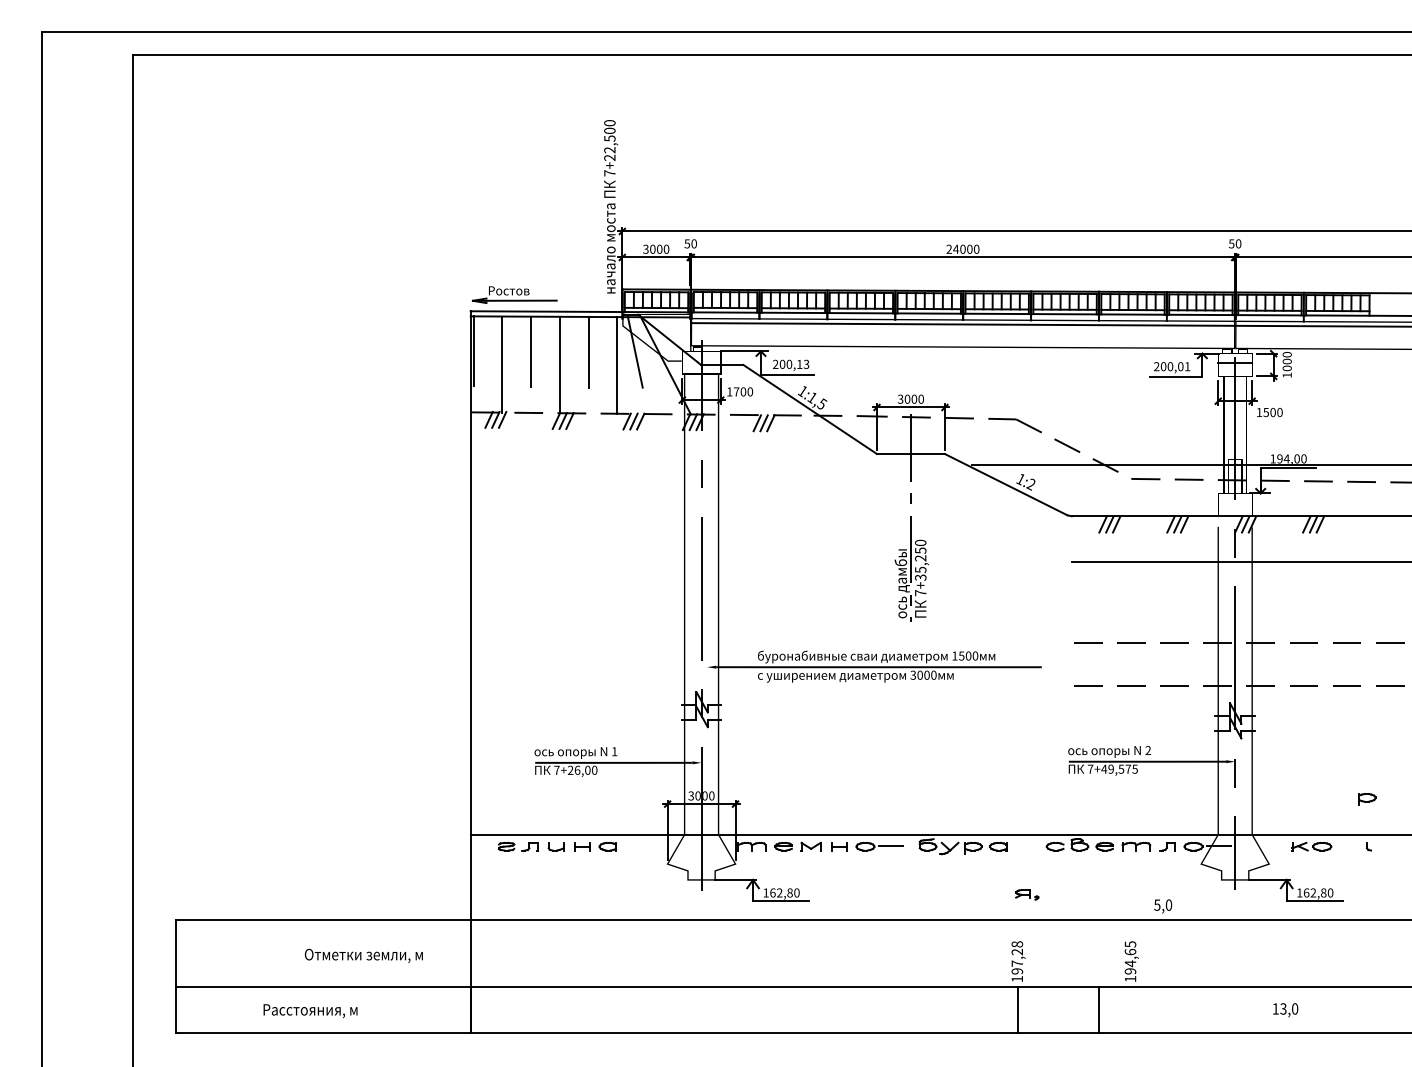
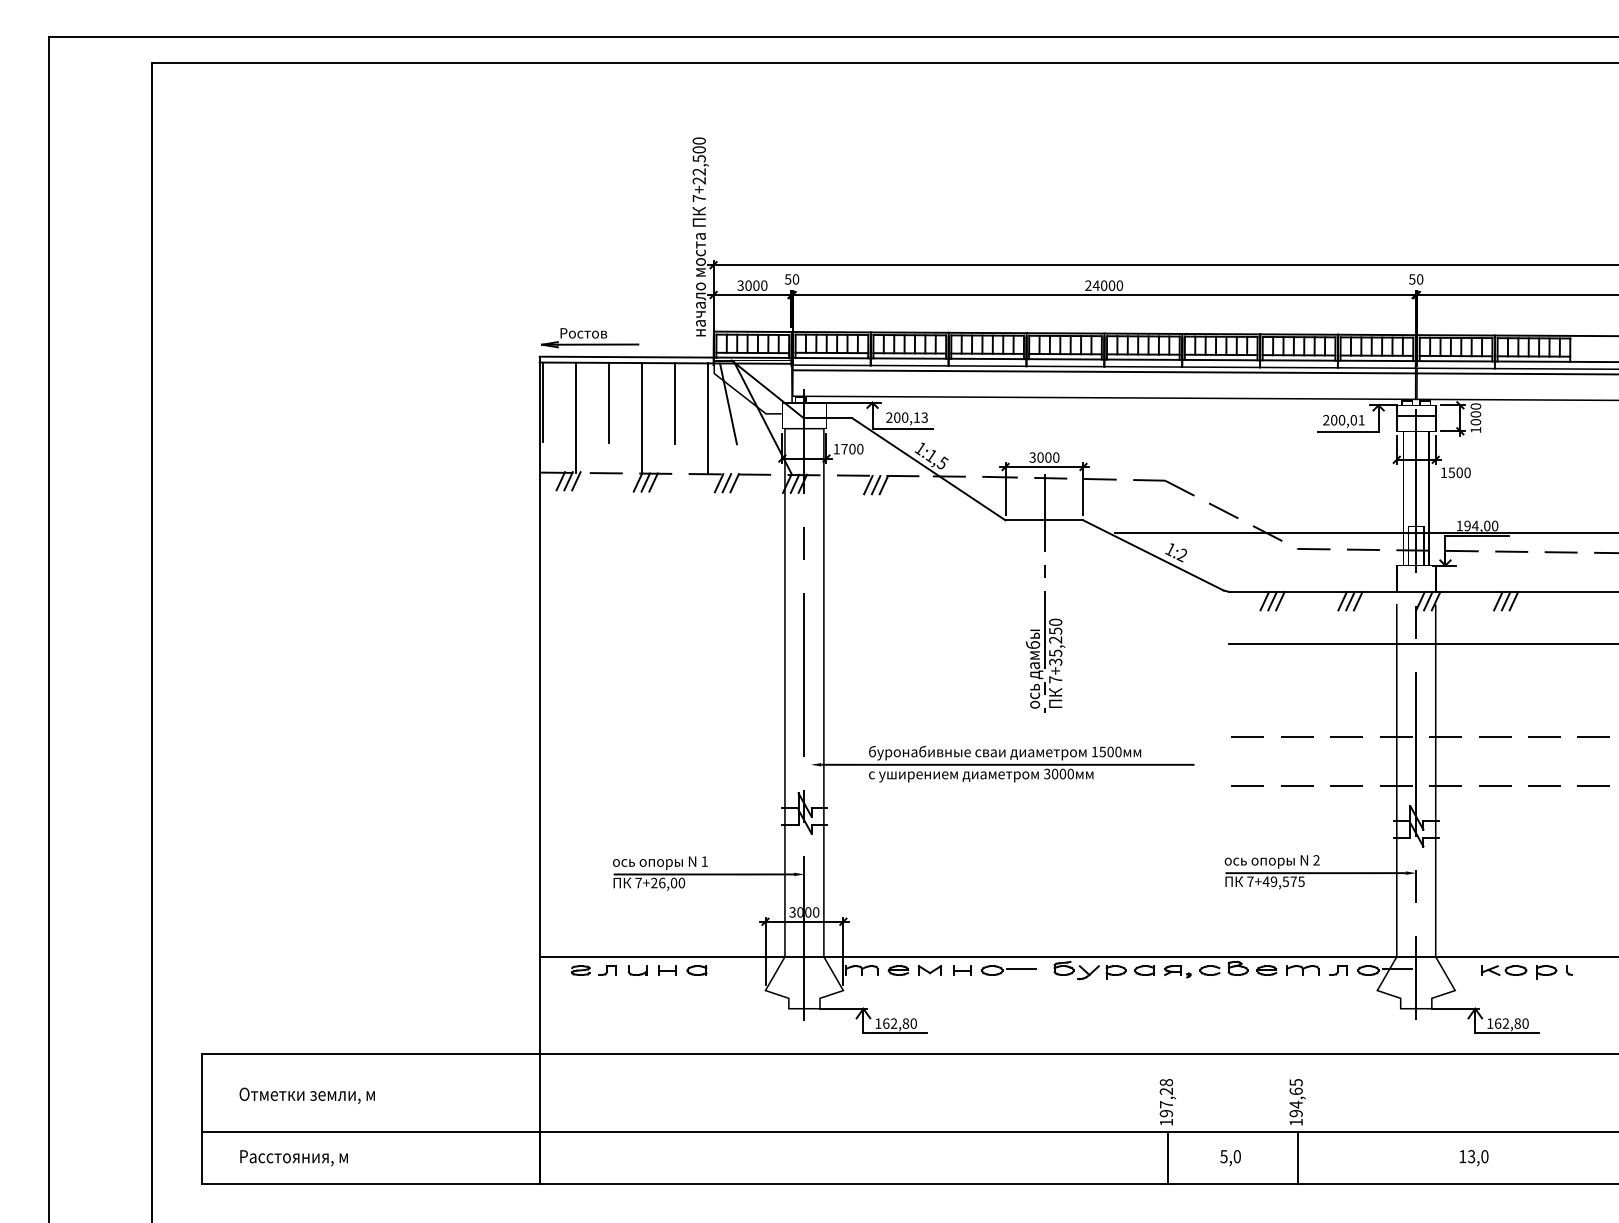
part: (1367, 799) -> (1546, 972), moved
part: (1026, 894) -> (1177, 971), moved
text: (1163, 906) -> (1230, 1158), moved
text: (363, 955) -> (306, 1095), moved
line: (1098, 1009) -> (1297, 1157), moved
text: (310, 1011) -> (293, 1158), moved

